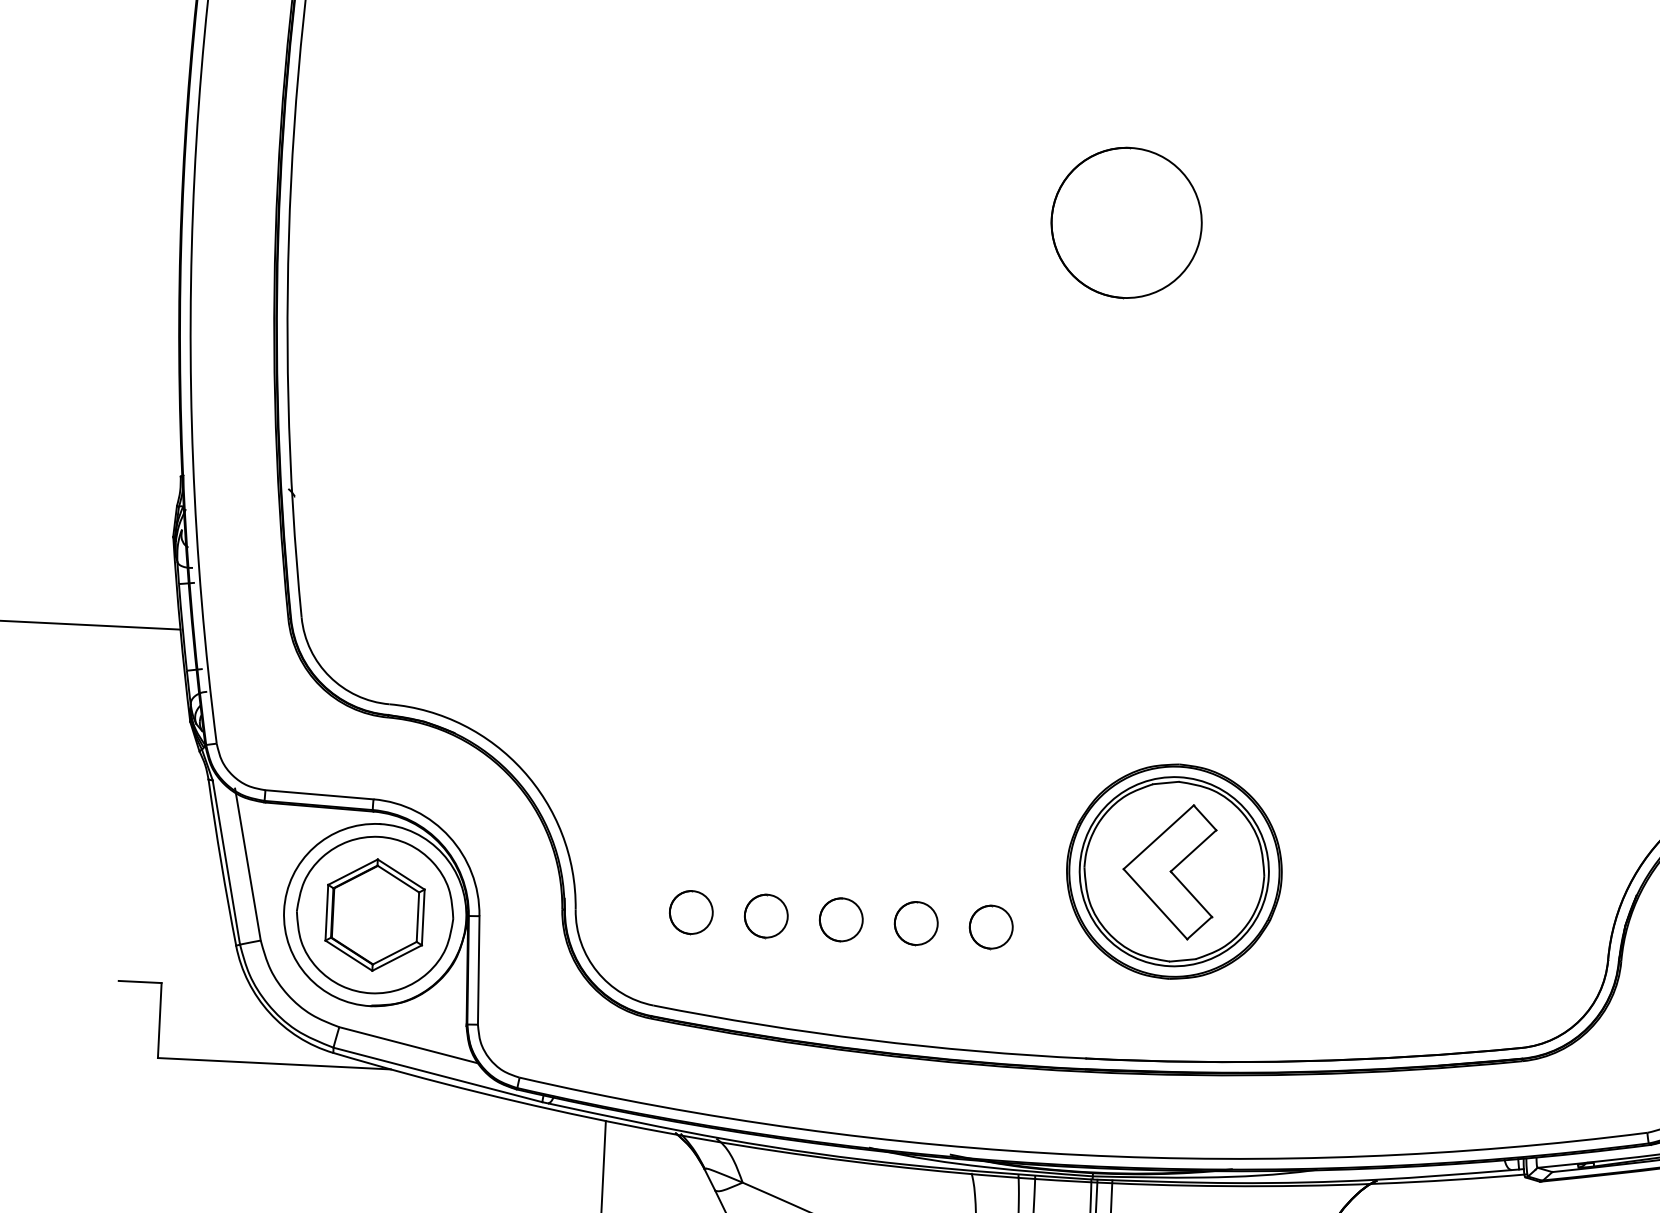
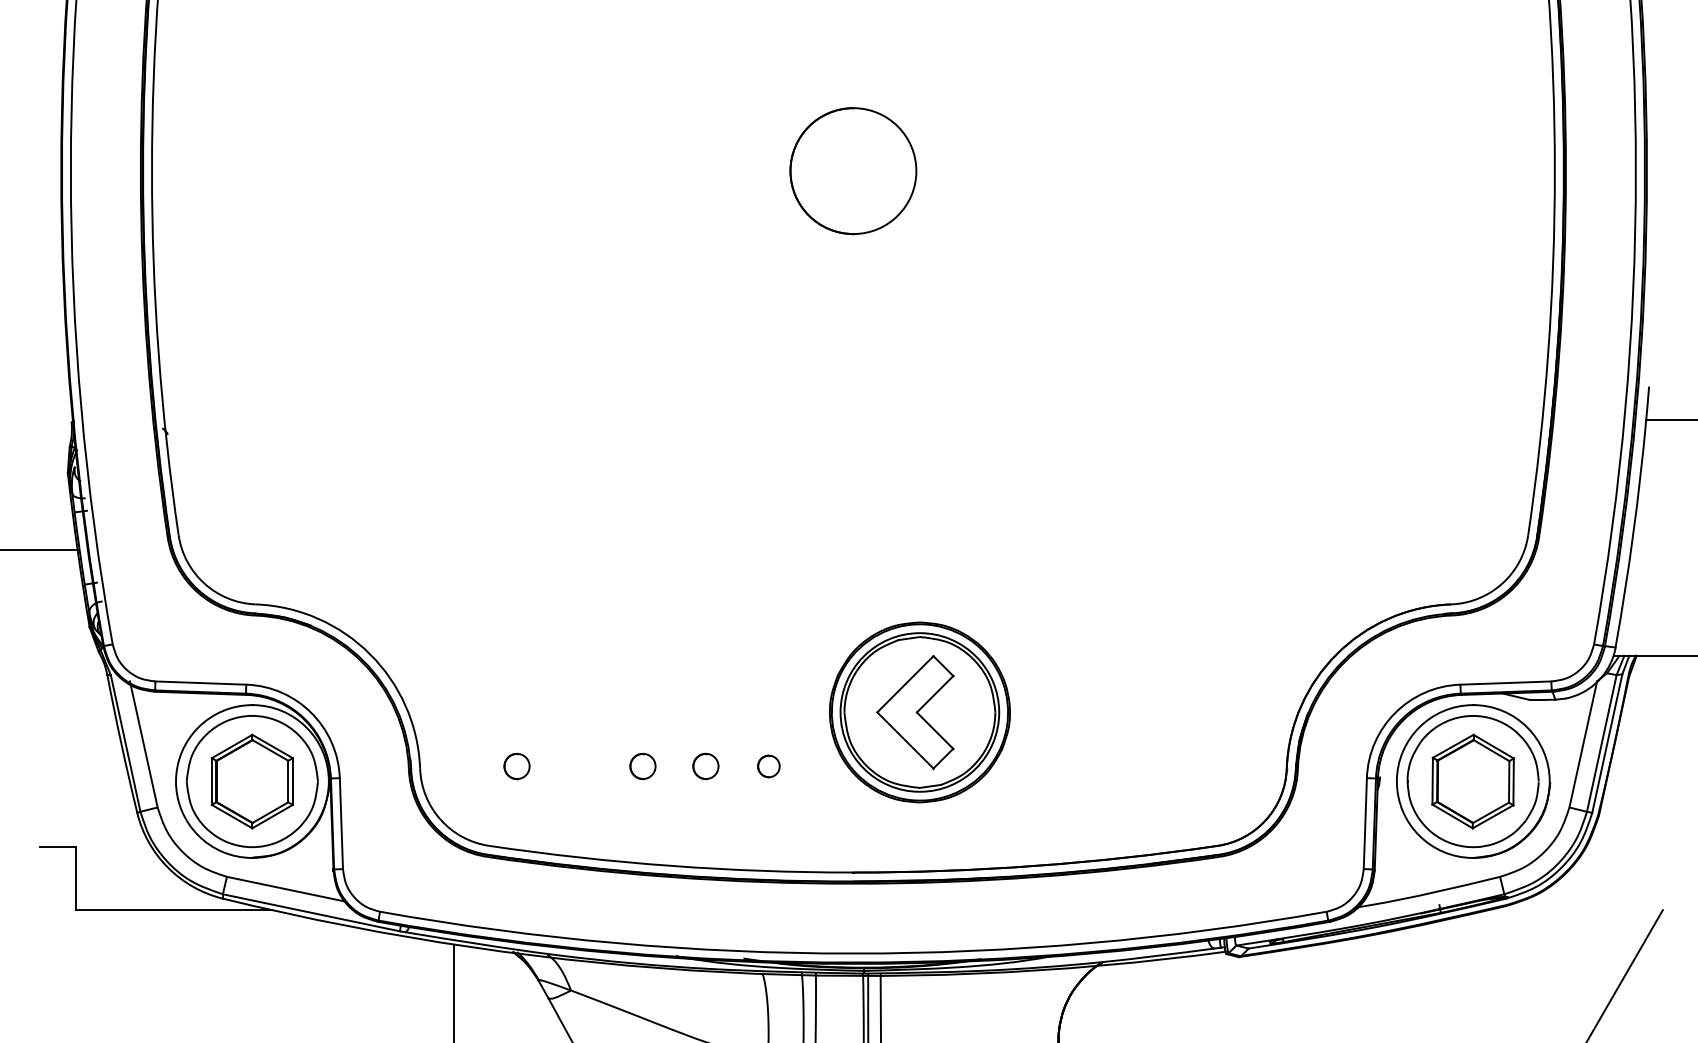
part: (690, 912) -> (516, 766), size x0.7
part: (765, 916) -> (579, 766), removed
part: (840, 919) -> (642, 766), size x0.7
part: (915, 923) -> (705, 766), size x0.7
part: (990, 927) -> (768, 766), size x0.6

